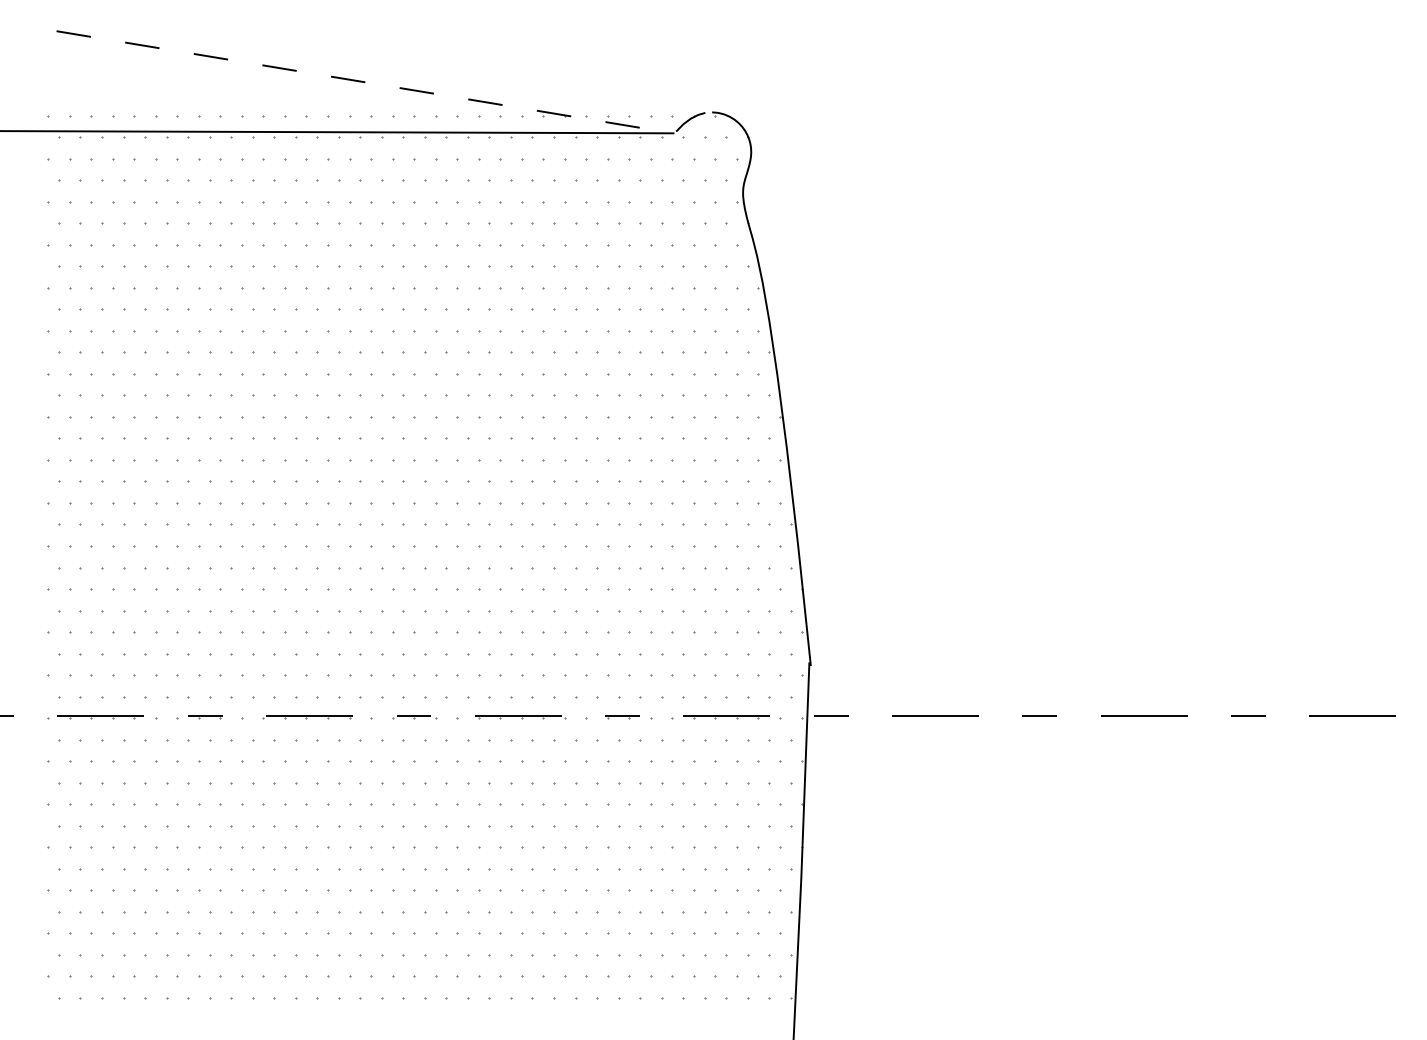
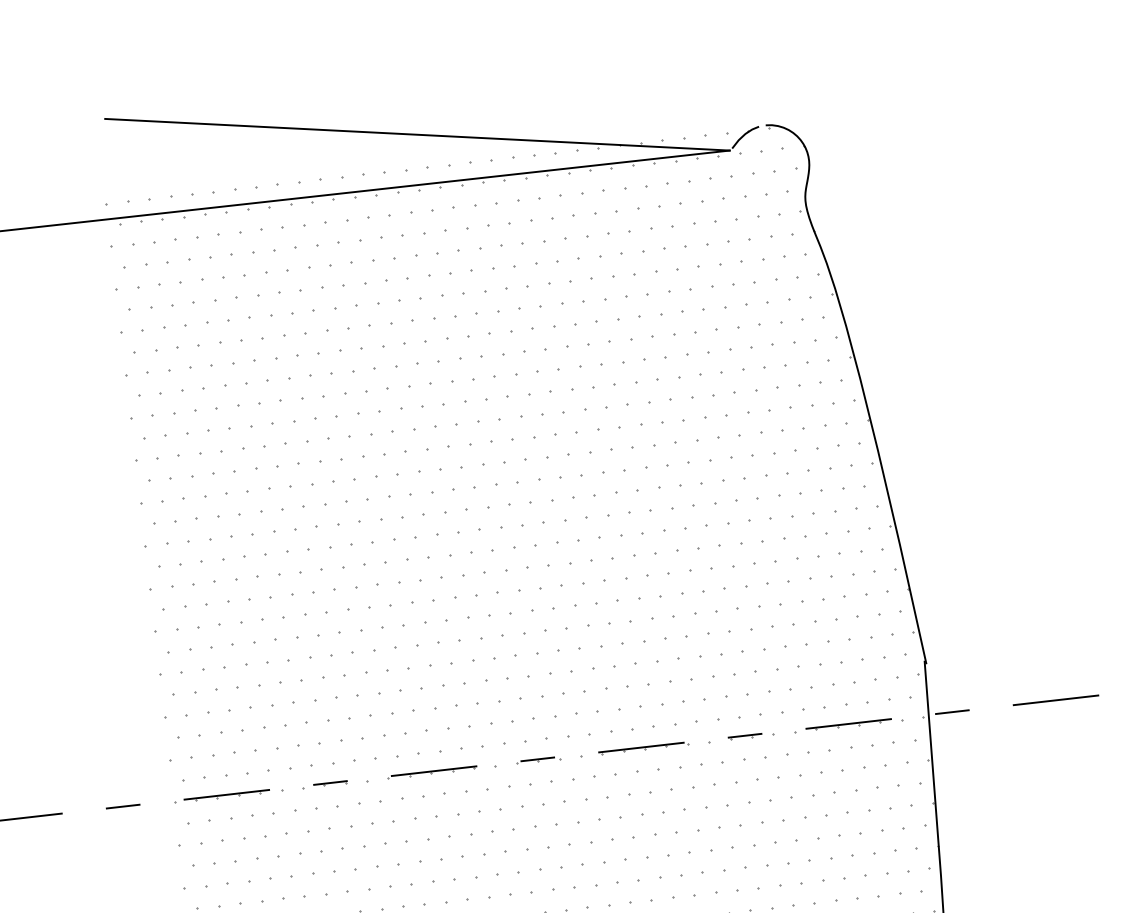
line: (365, 82) -> (417, 134), dashed -> solid

